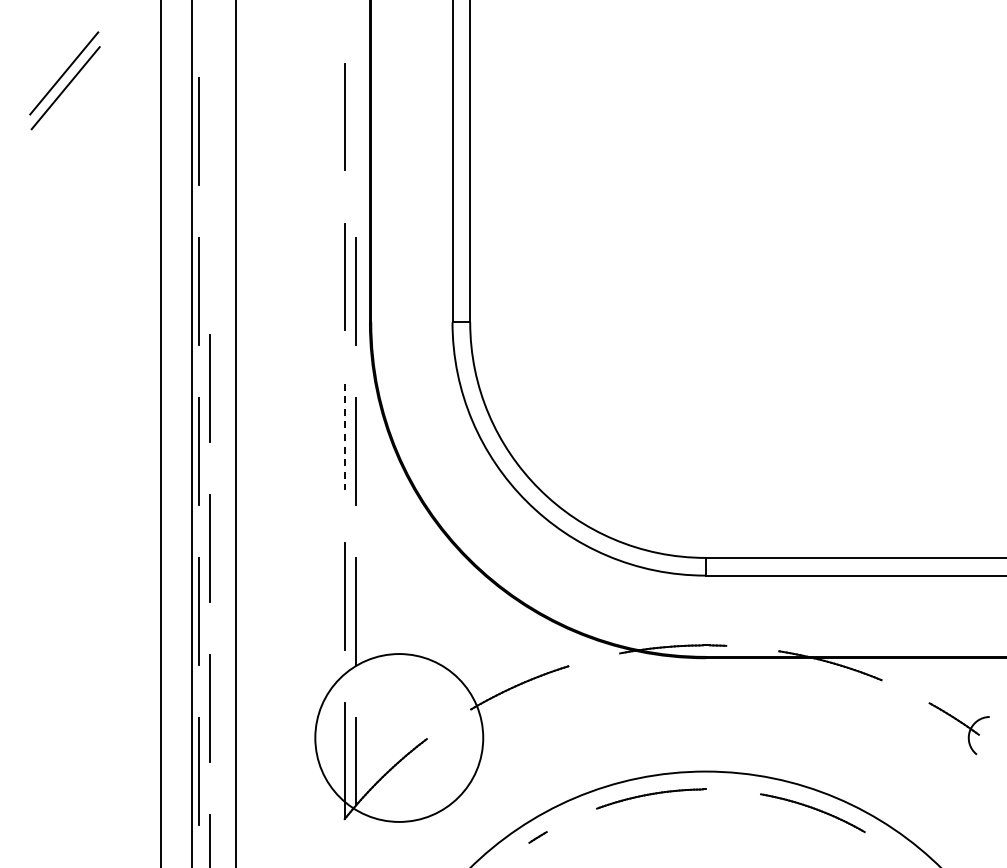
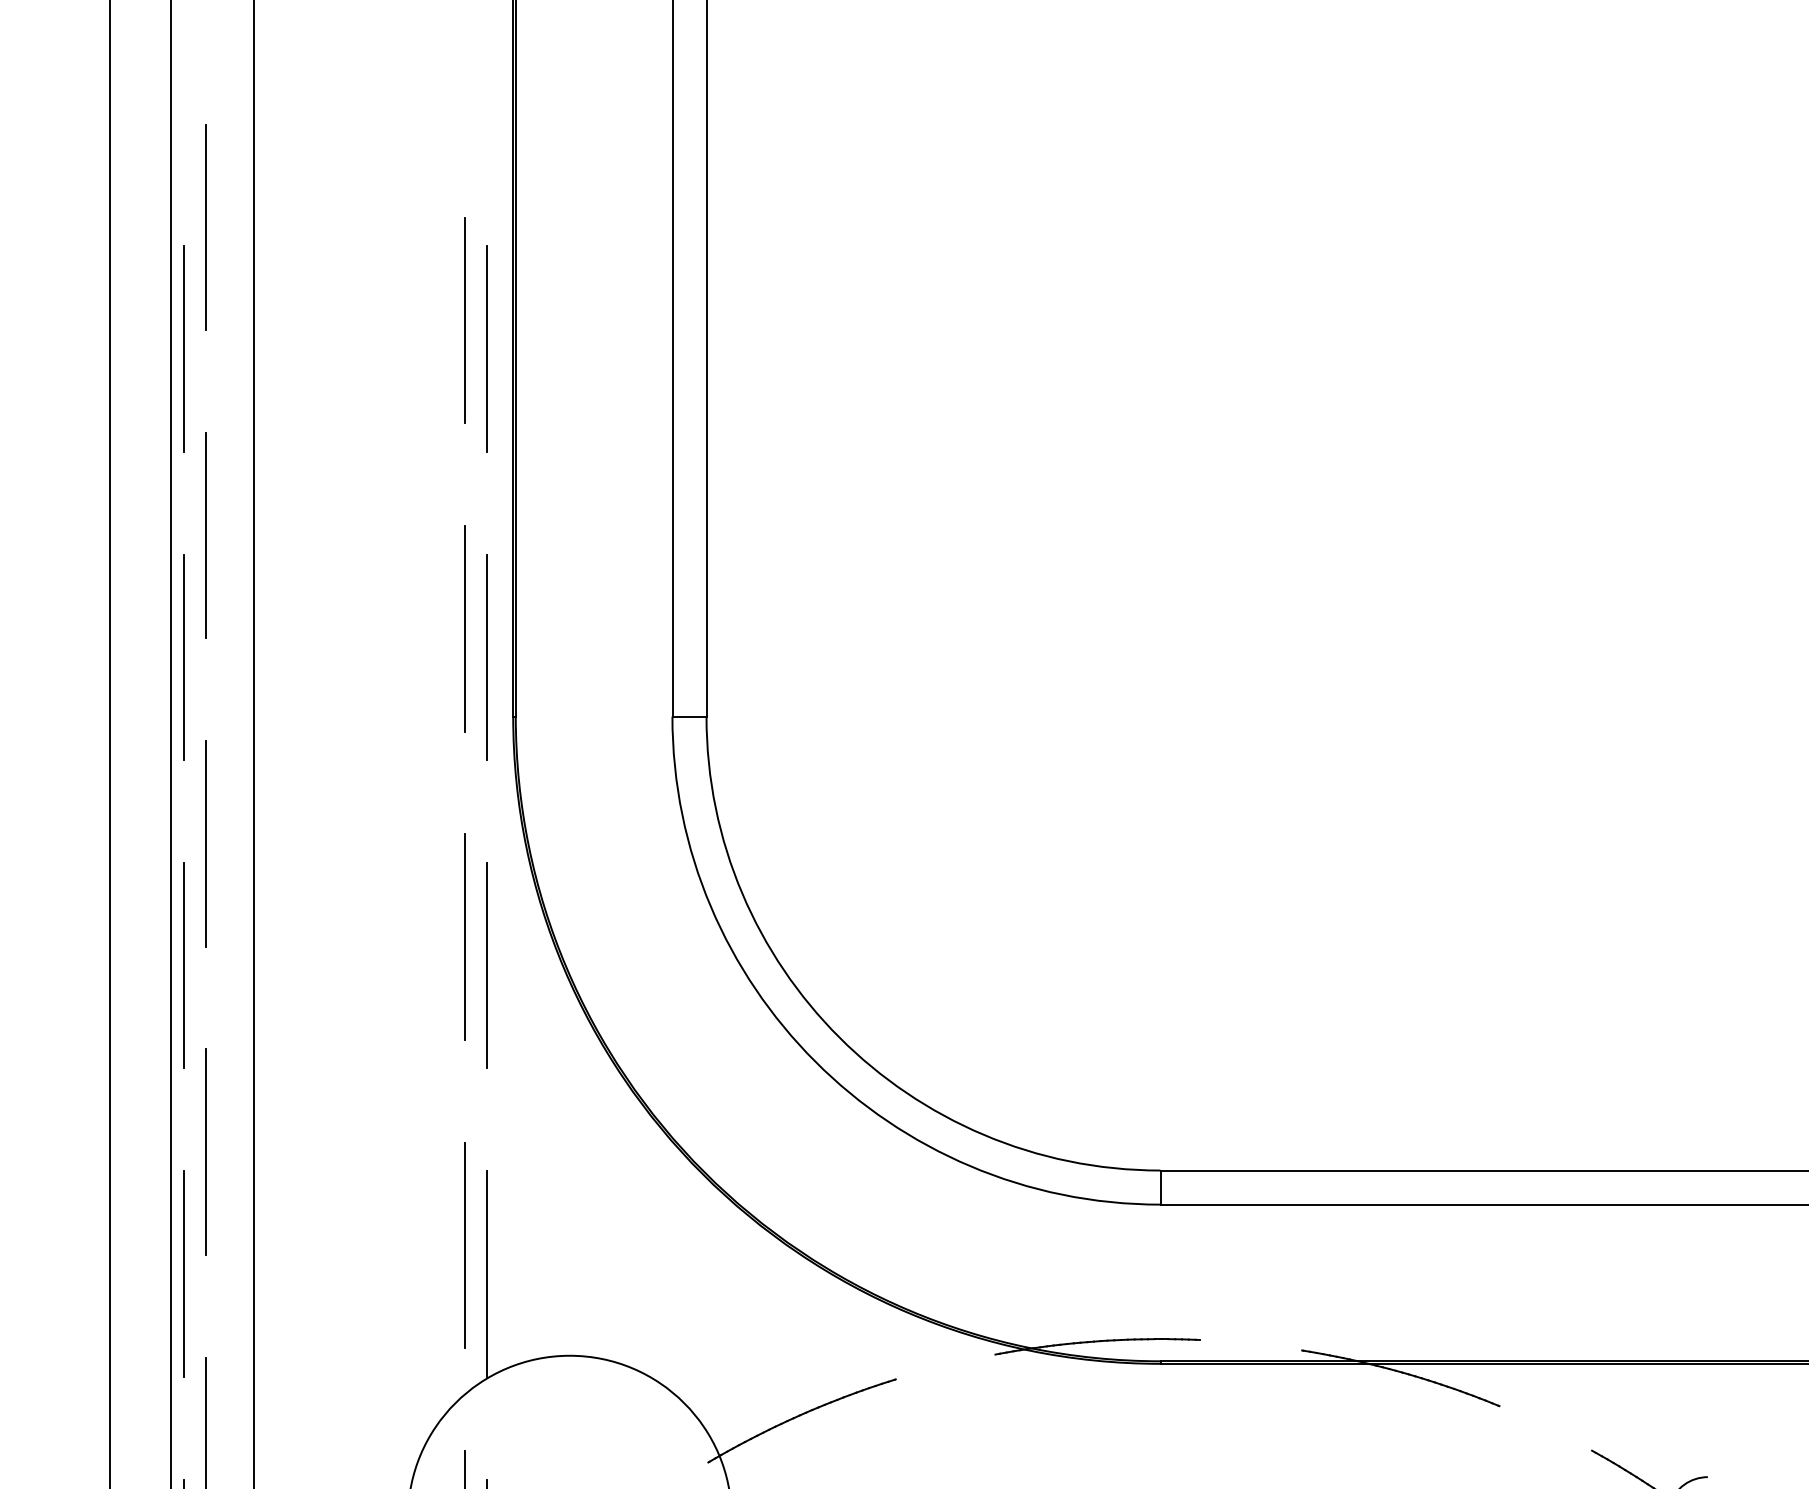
line: (210, 68) -> (205, 227), added
line: (356, 131) -> (487, 348), added
line: (210, 228) -> (205, 535), added
line: (344, 437) -> (464, 938), dashed -> solid

